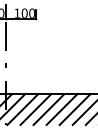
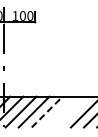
line: (61, 108) -> (59, 111), removed
line: (74, 108) -> (72, 111), removed
line: (49, 109) -> (47, 112), solid -> dashed

